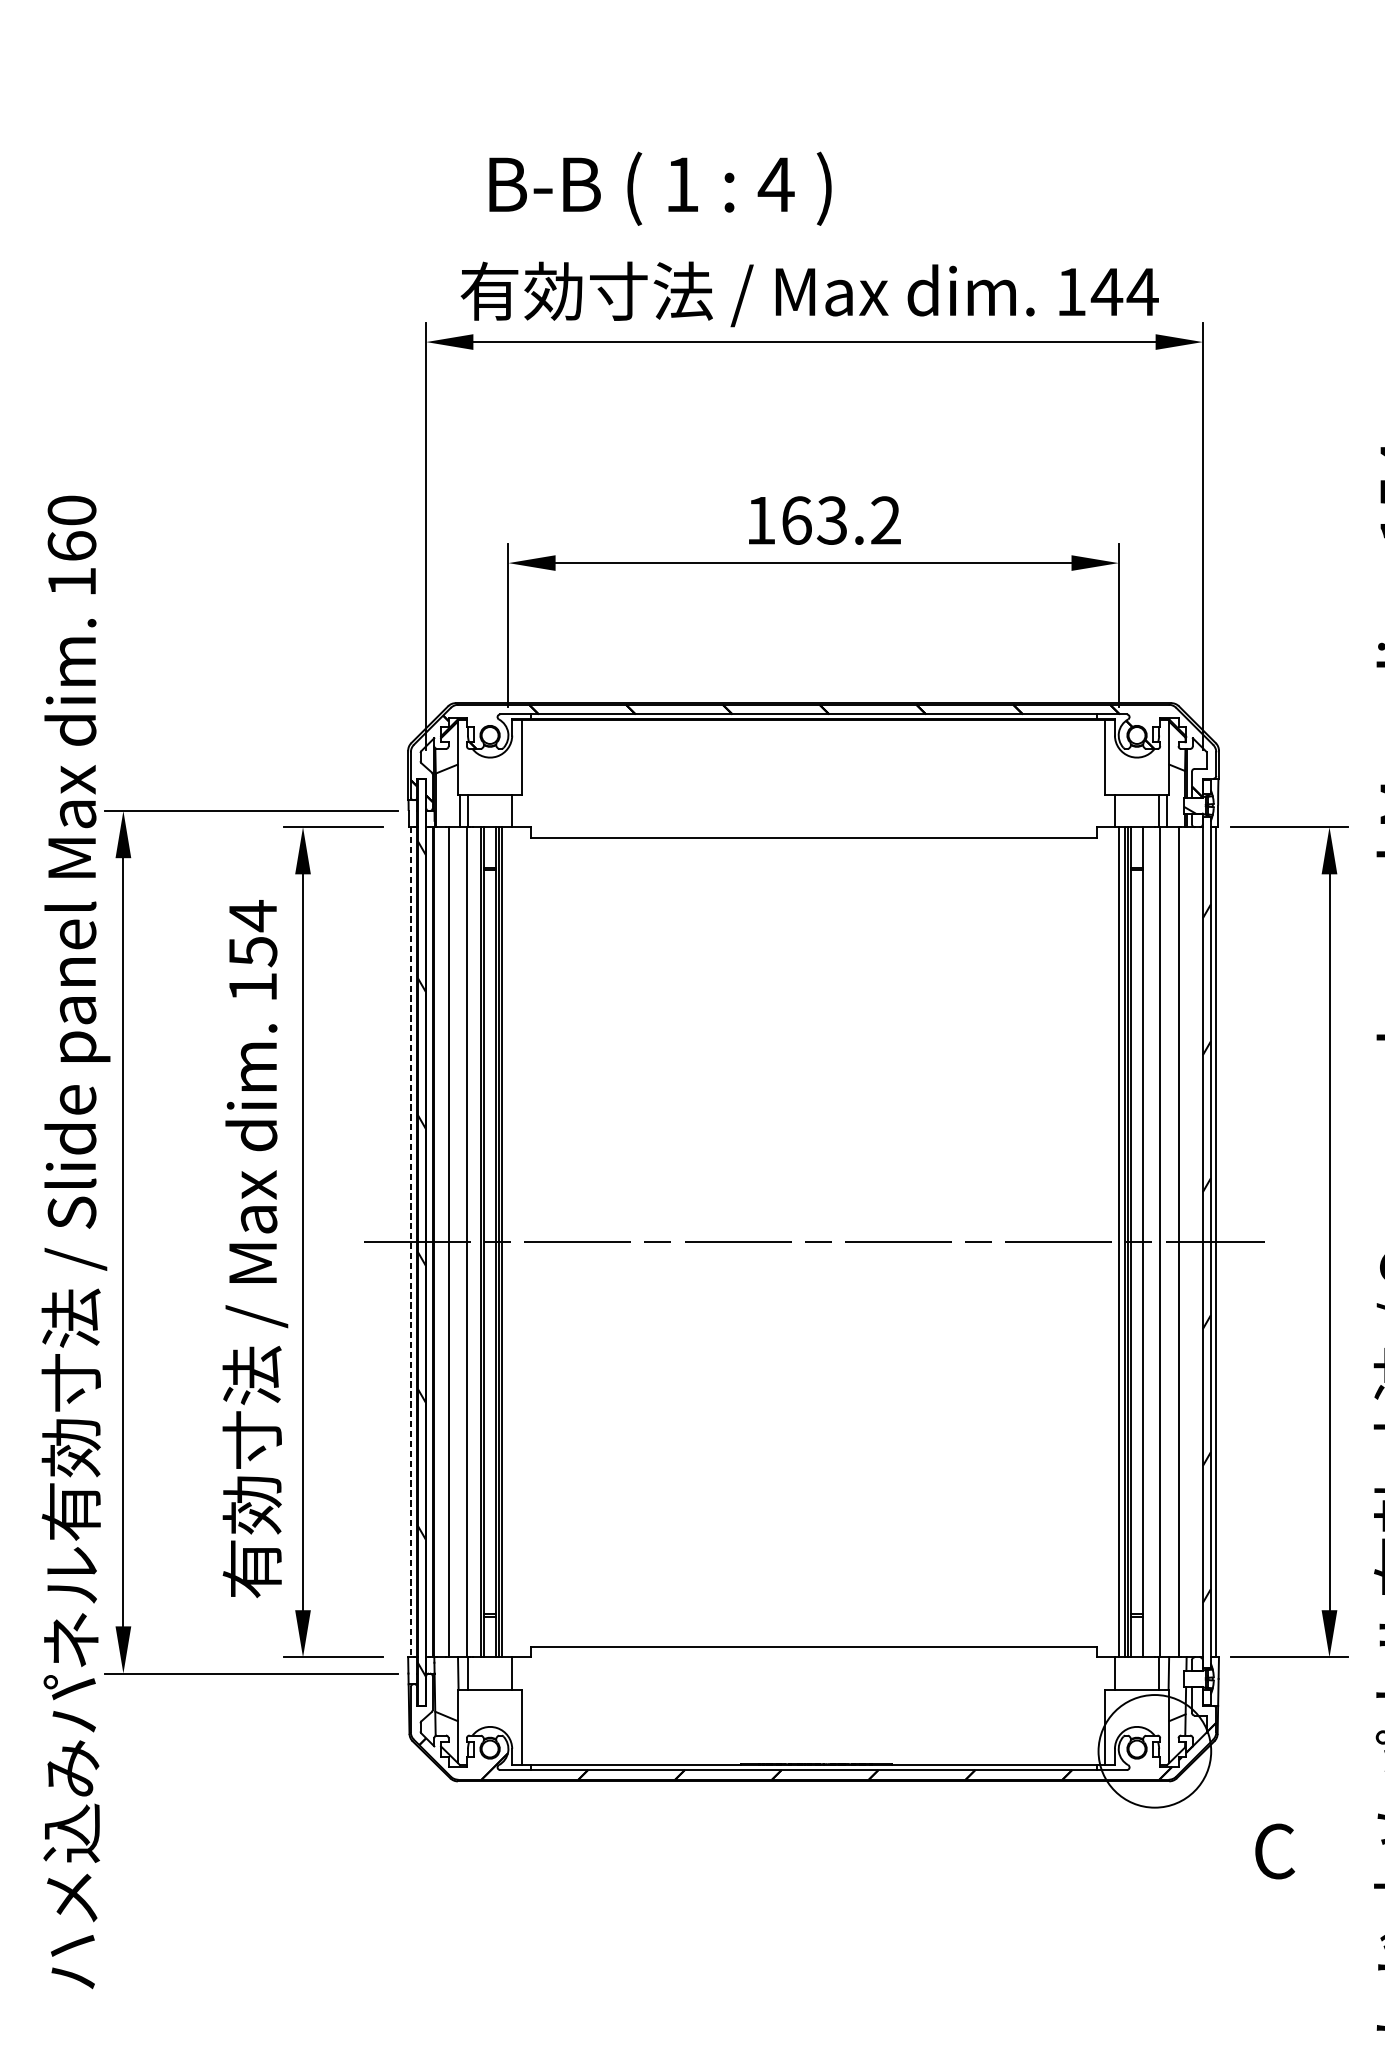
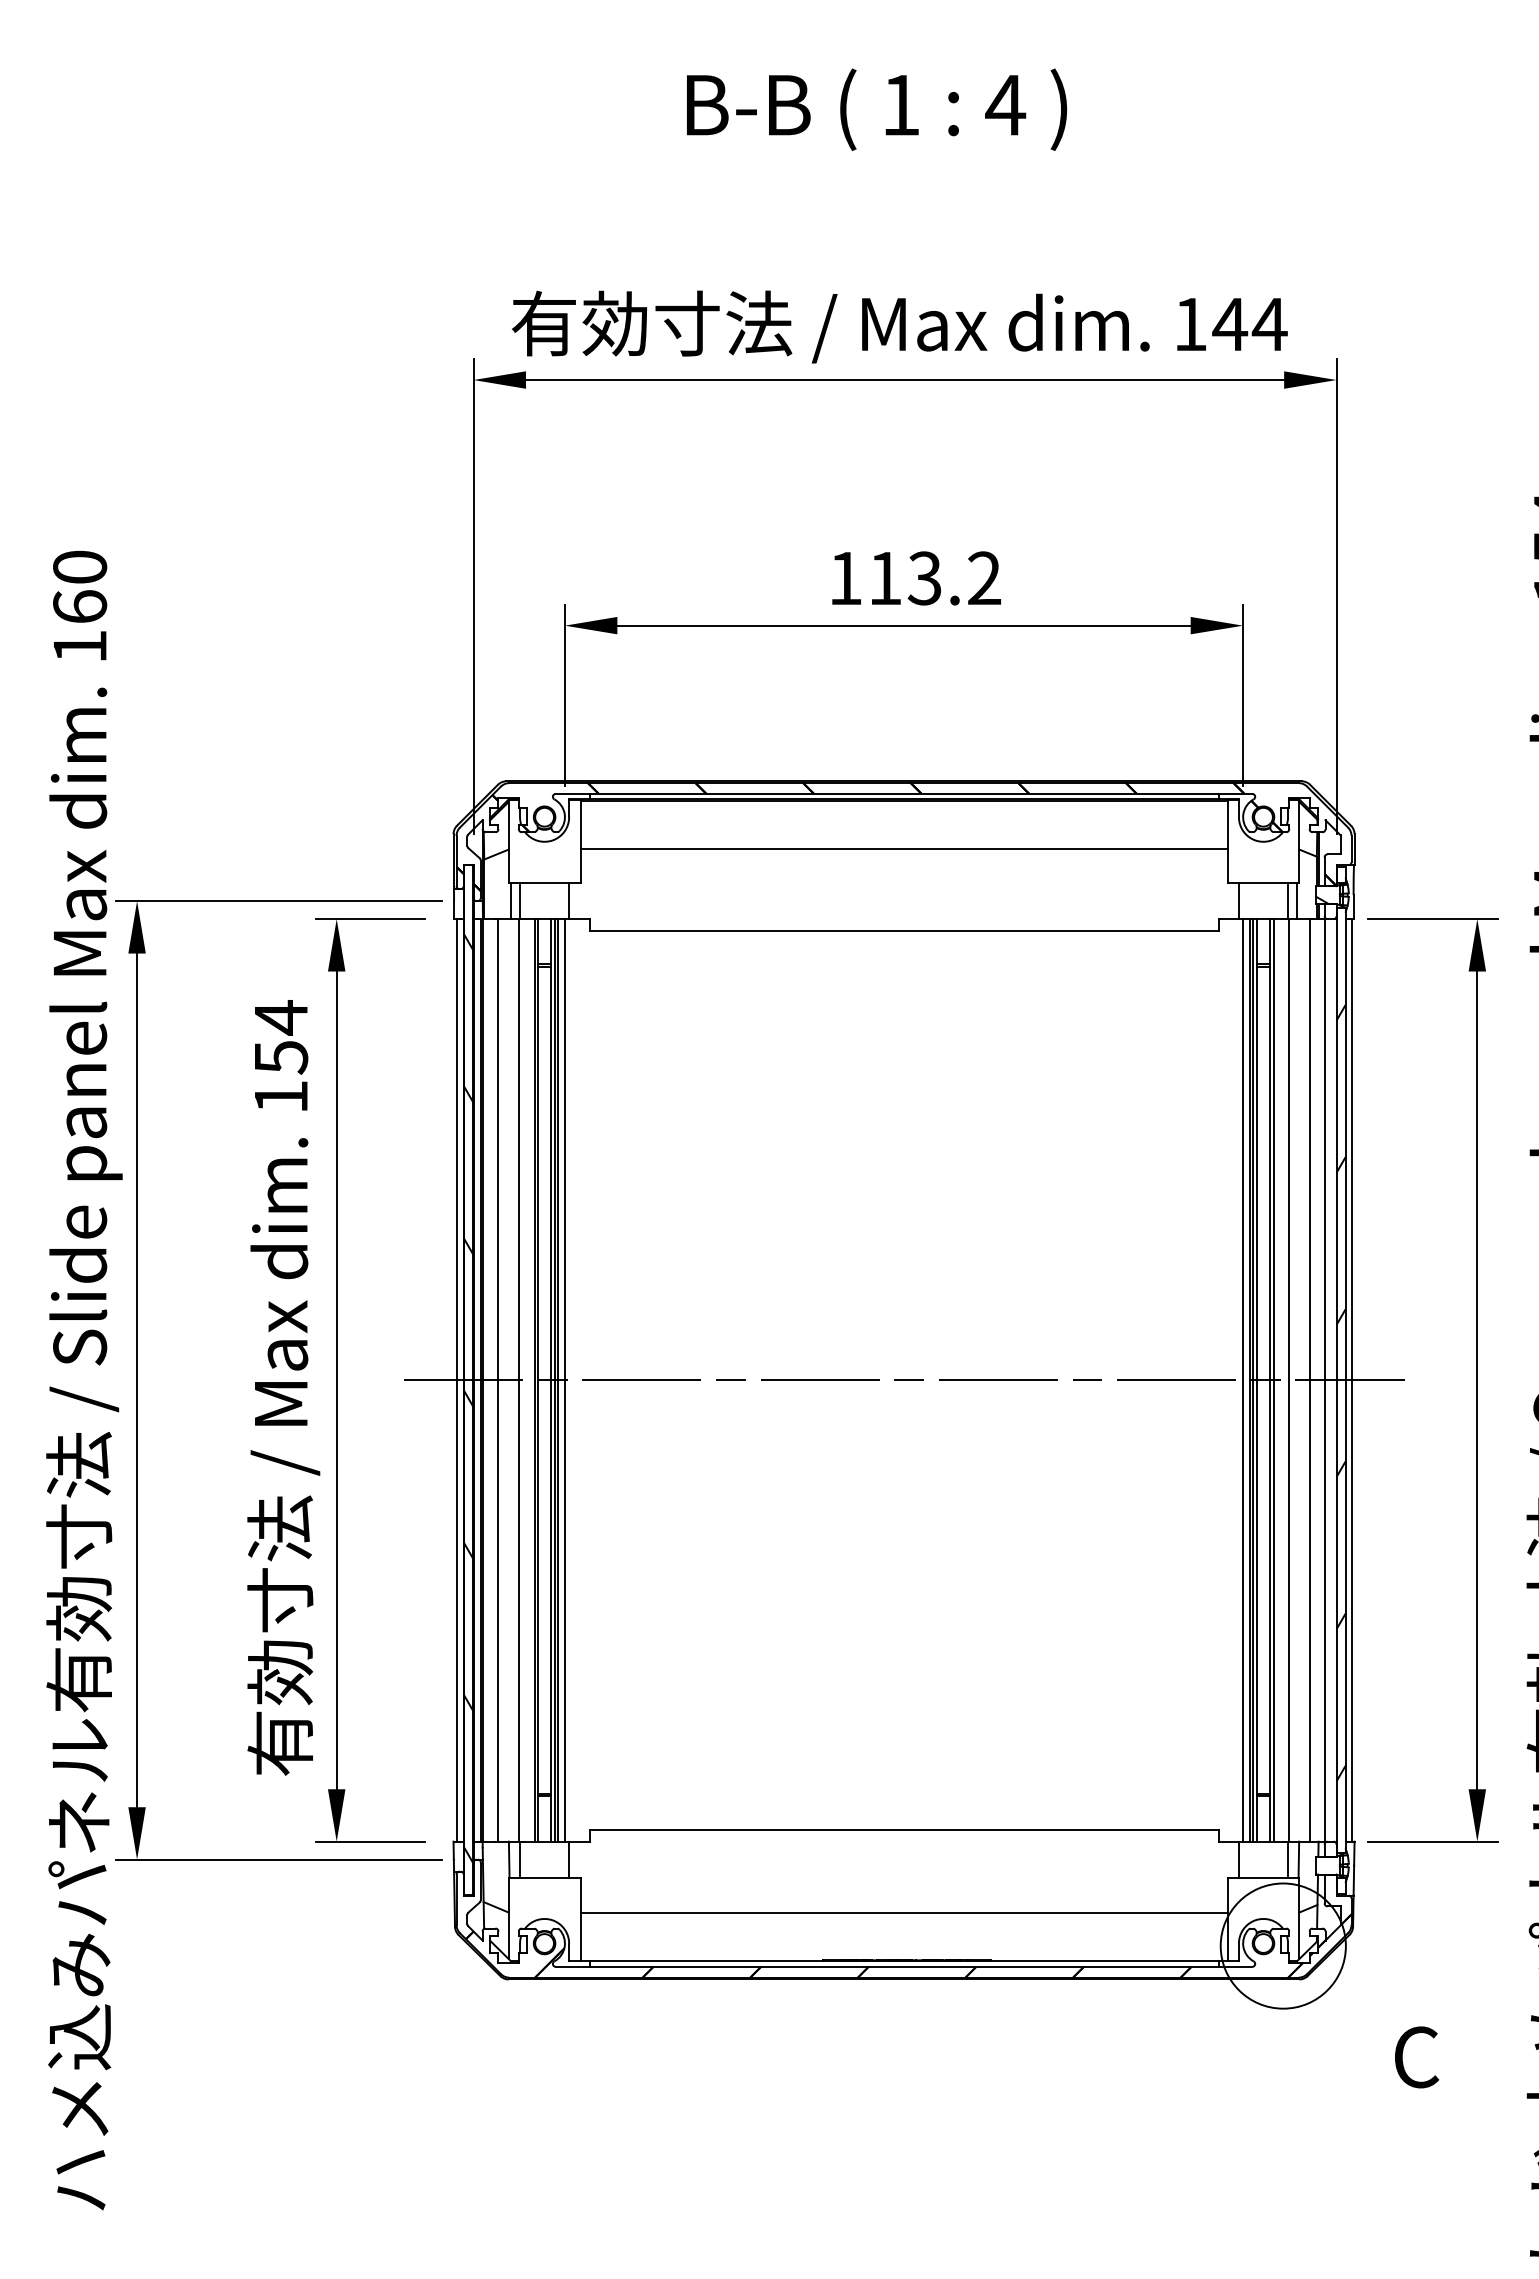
text: (660, 188) -> (876, 109), moved
text: (796, 520) -> (885, 578), 163.2 -> 113.2
line: (813, 763) -> (903, 848), added
line: (410, 1242) -> (456, 1380), dashed -> solid
line: (508, 1242) -> (564, 1380), added
line: (1146, 1242) -> (1273, 1380), added
line: (1191, 1242) -> (1324, 1380), added
line: (813, 1722) -> (903, 1913), added

